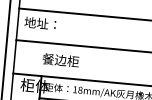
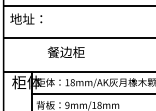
text: (60, 59) -> (65, 51), moved

